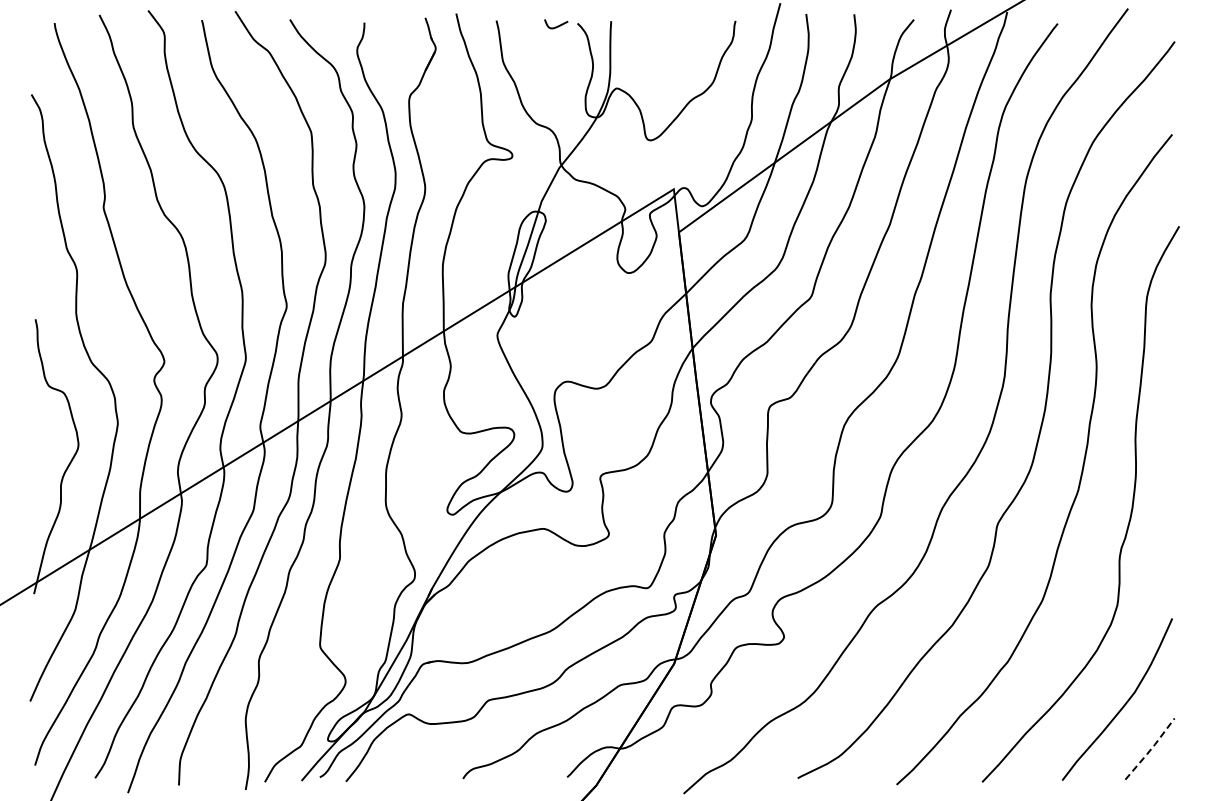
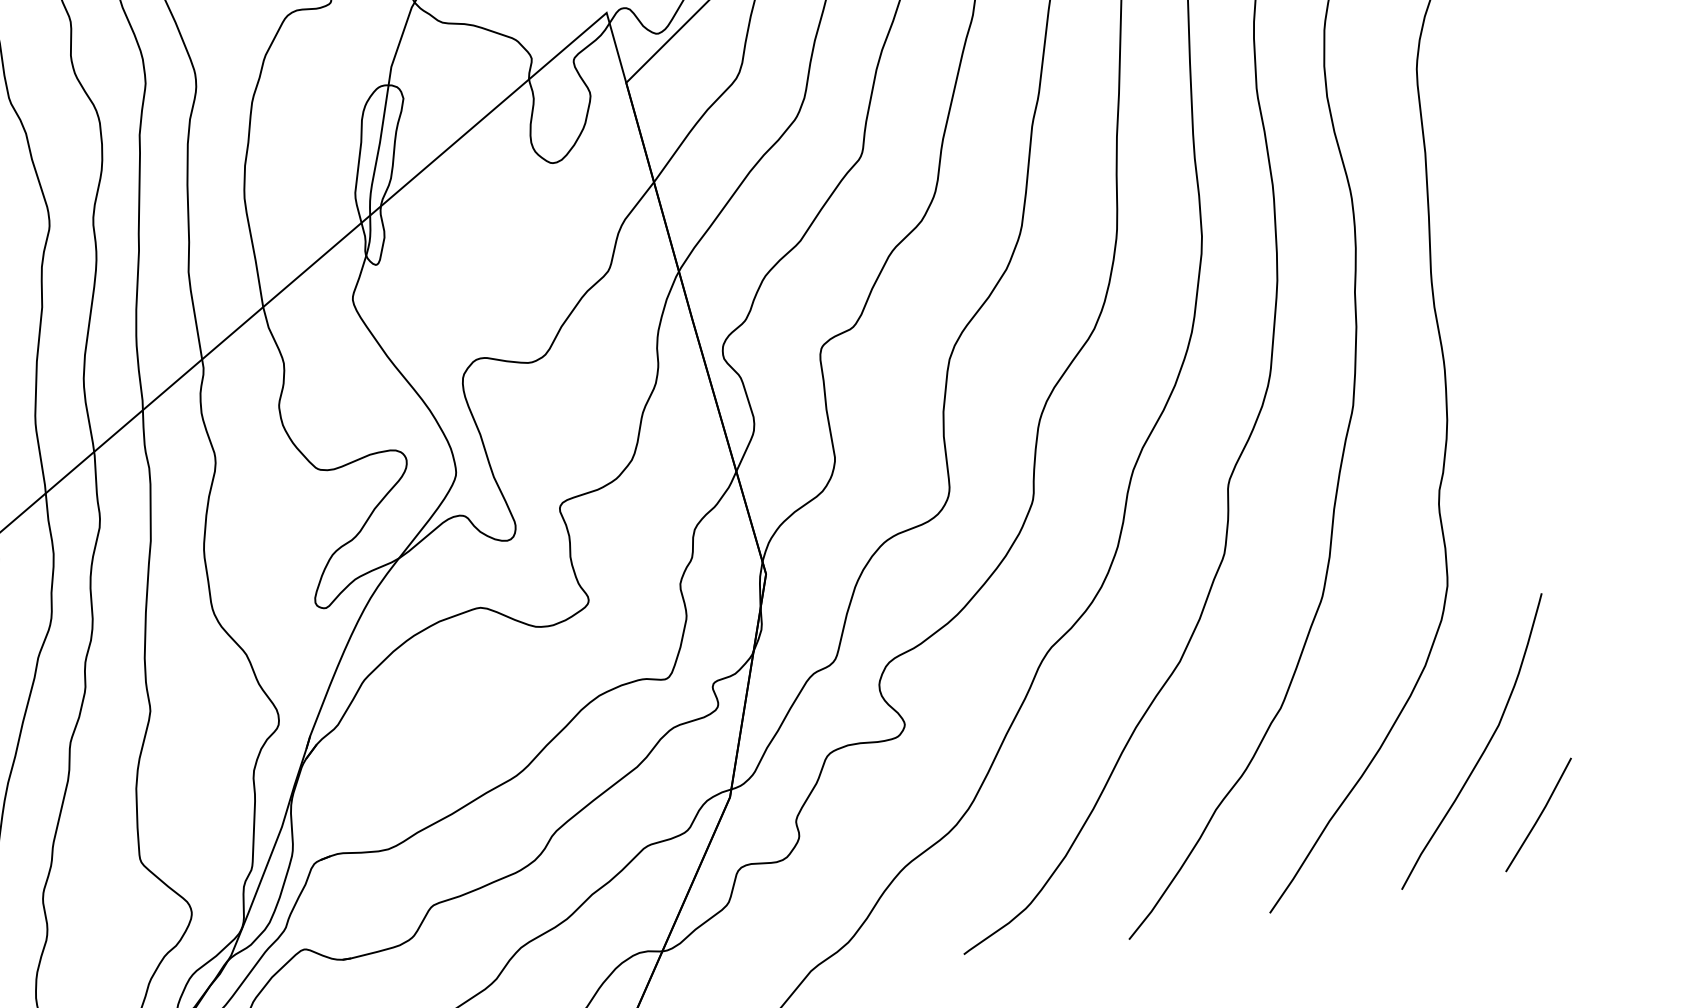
line: (1150, 749) -> (1539, 815), dashed -> solid

